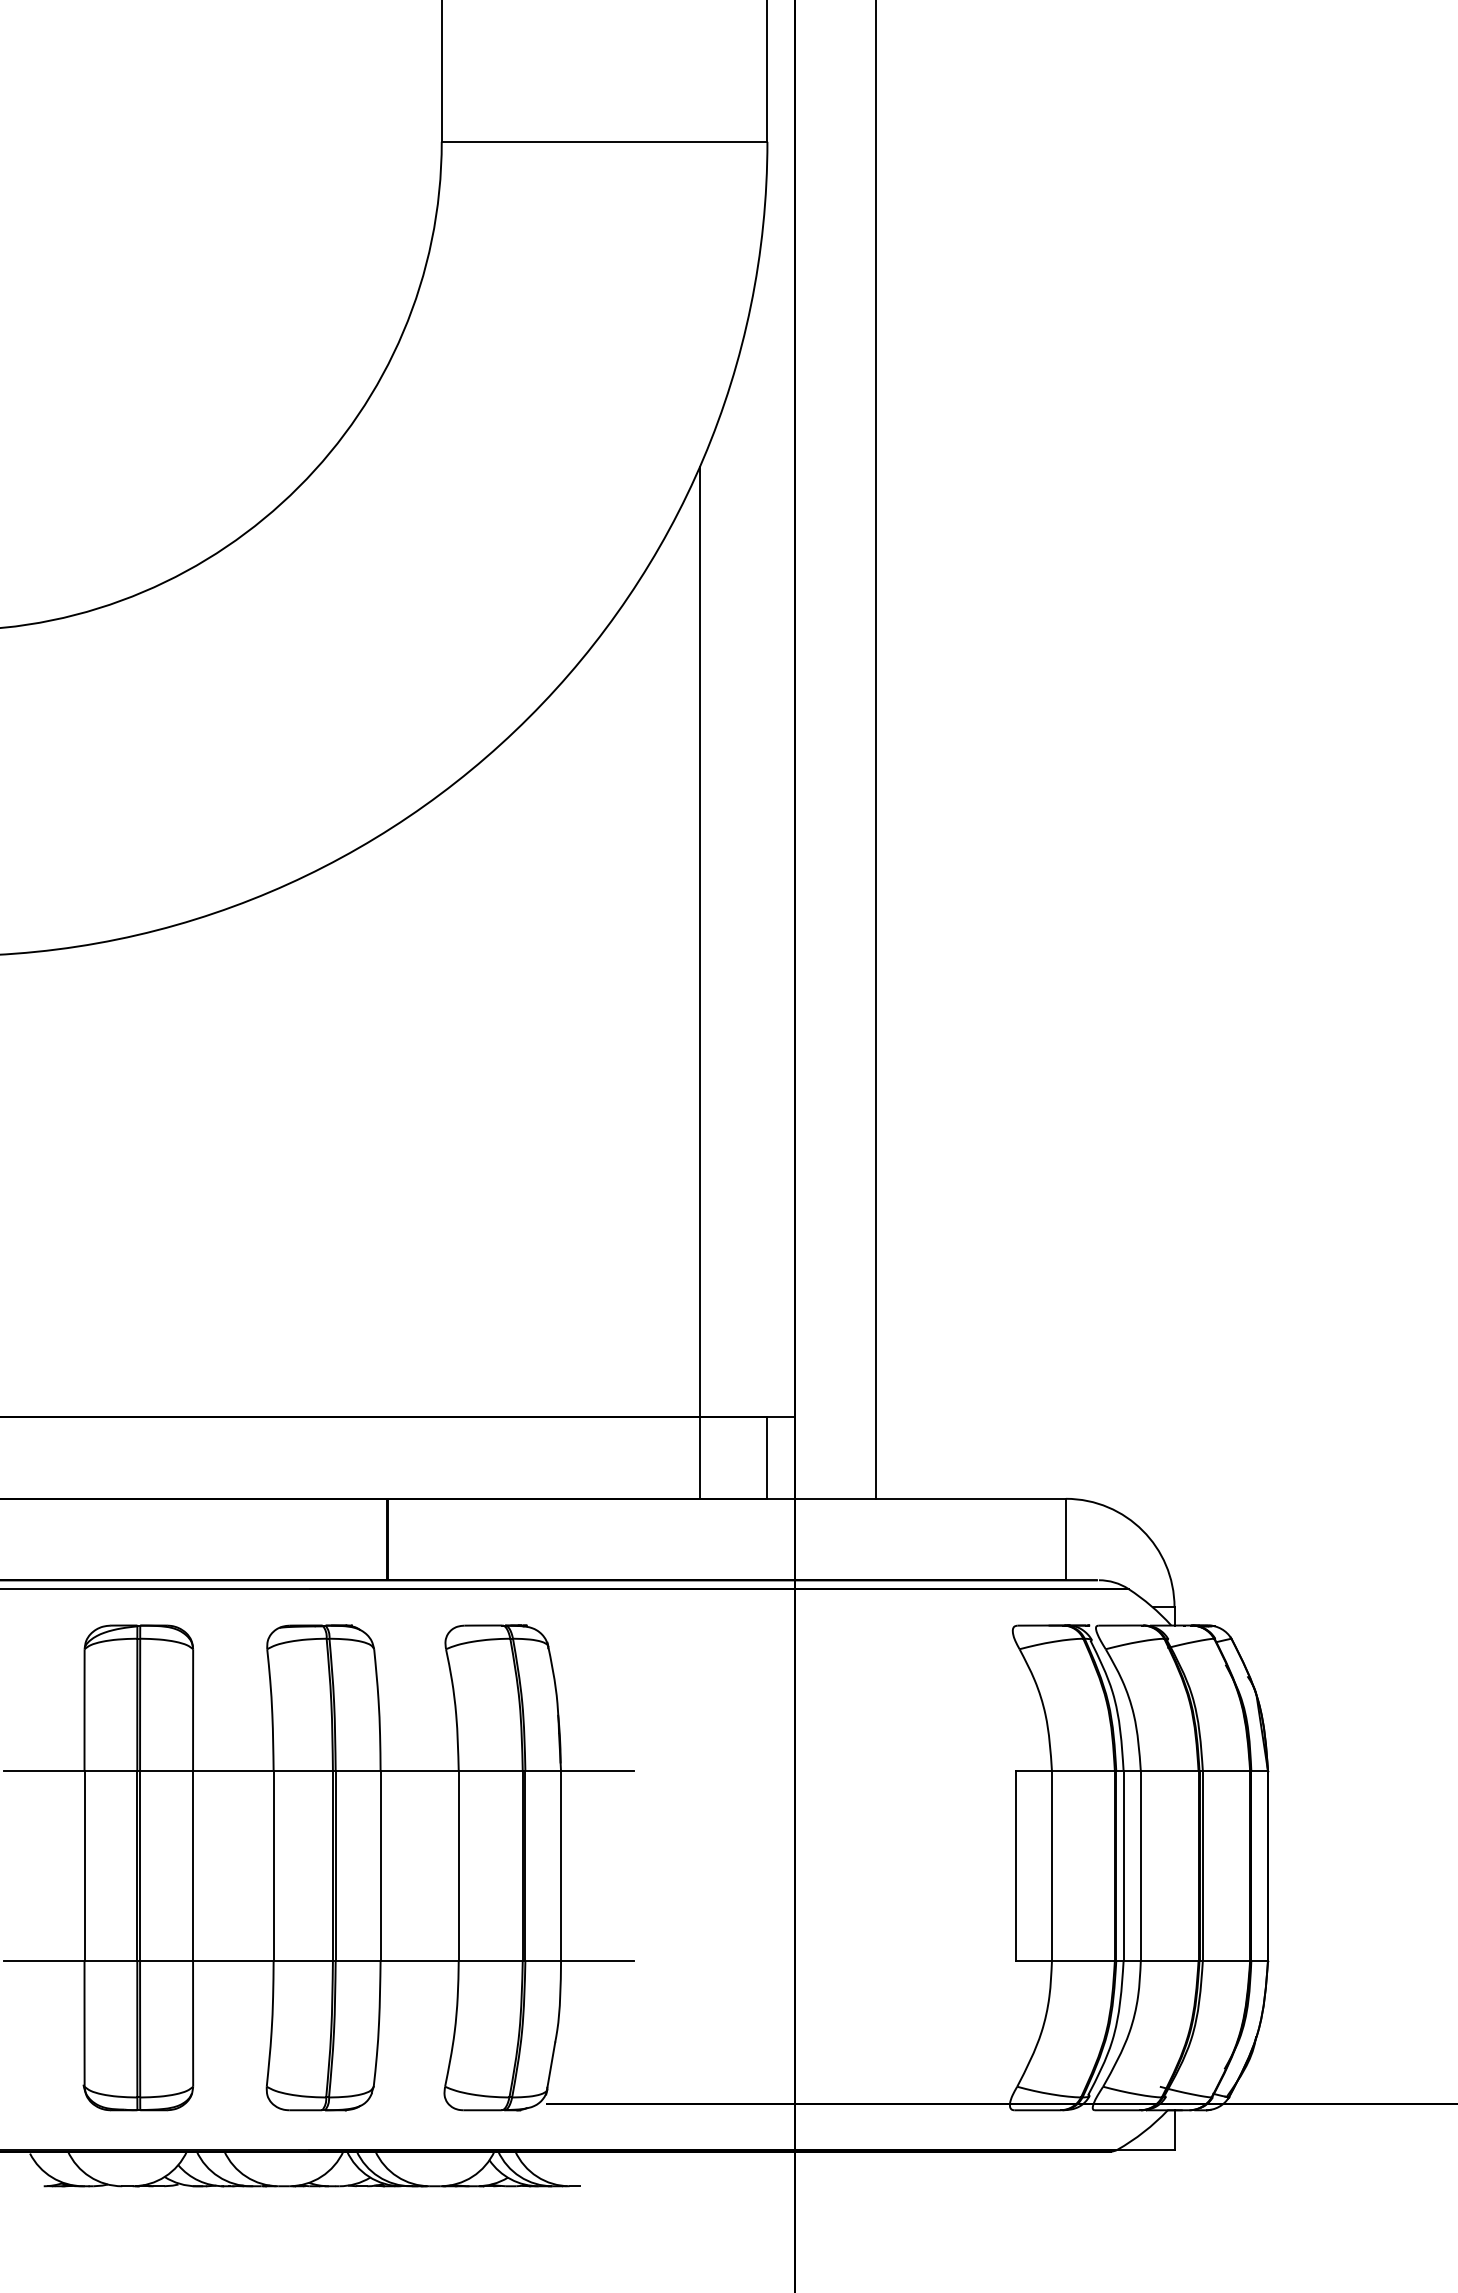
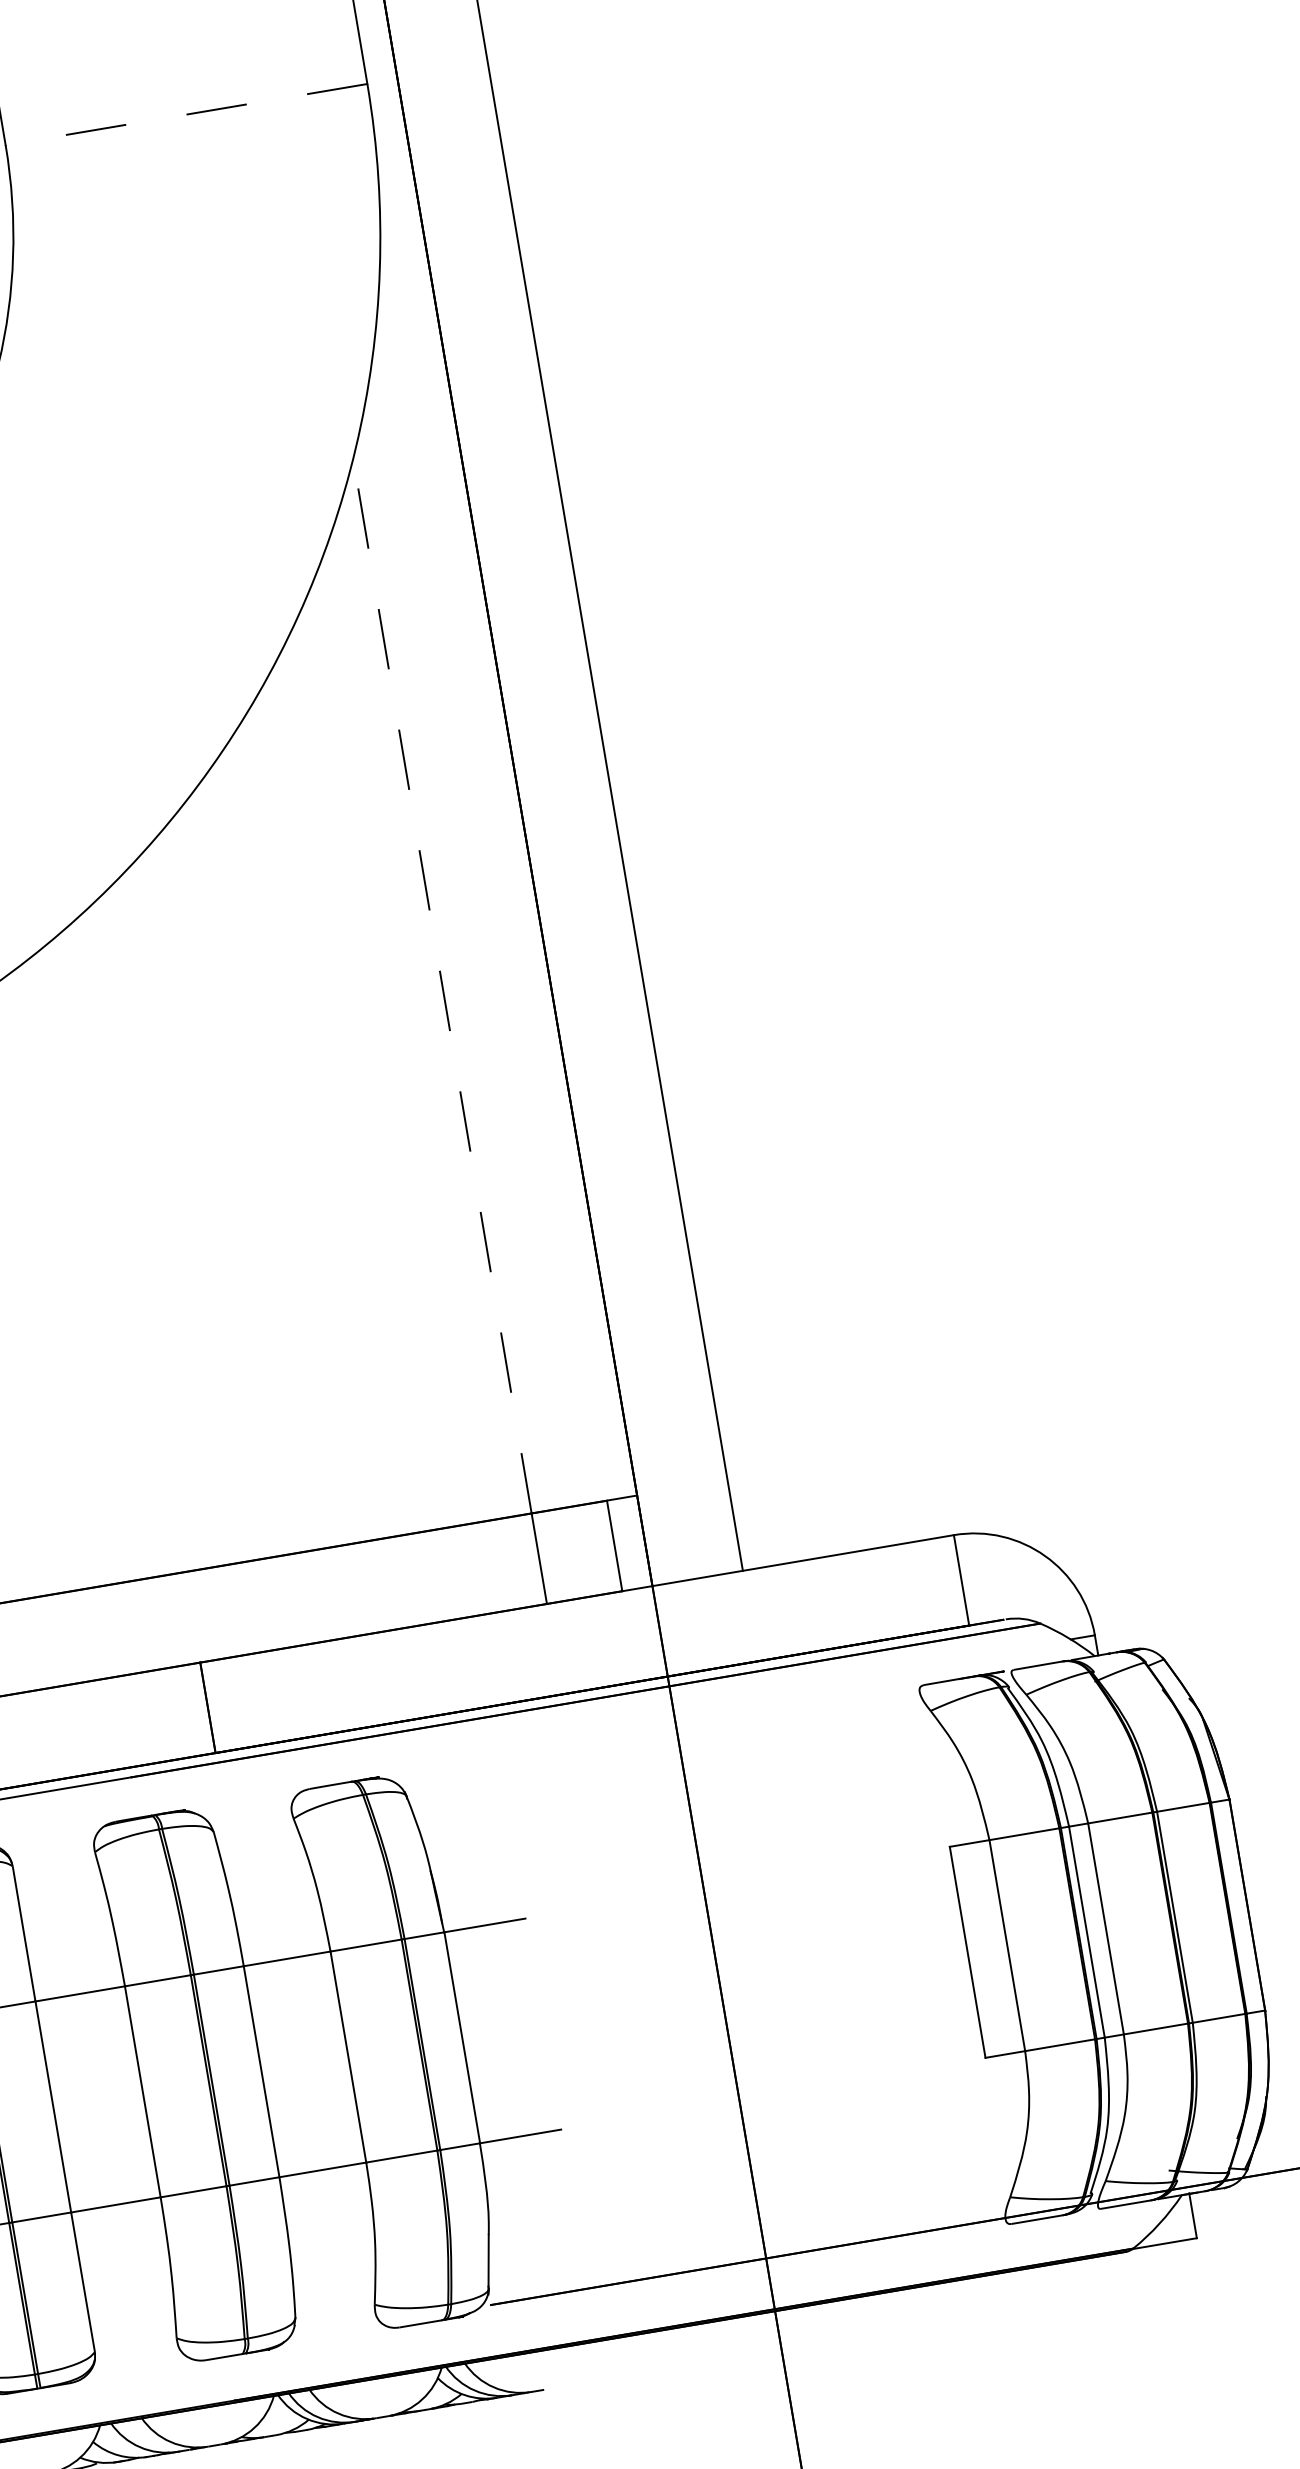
line: (604, 141) -> (186, 114), solid -> dashed
line: (699, 942) -> (442, 986), solid -> dashed

